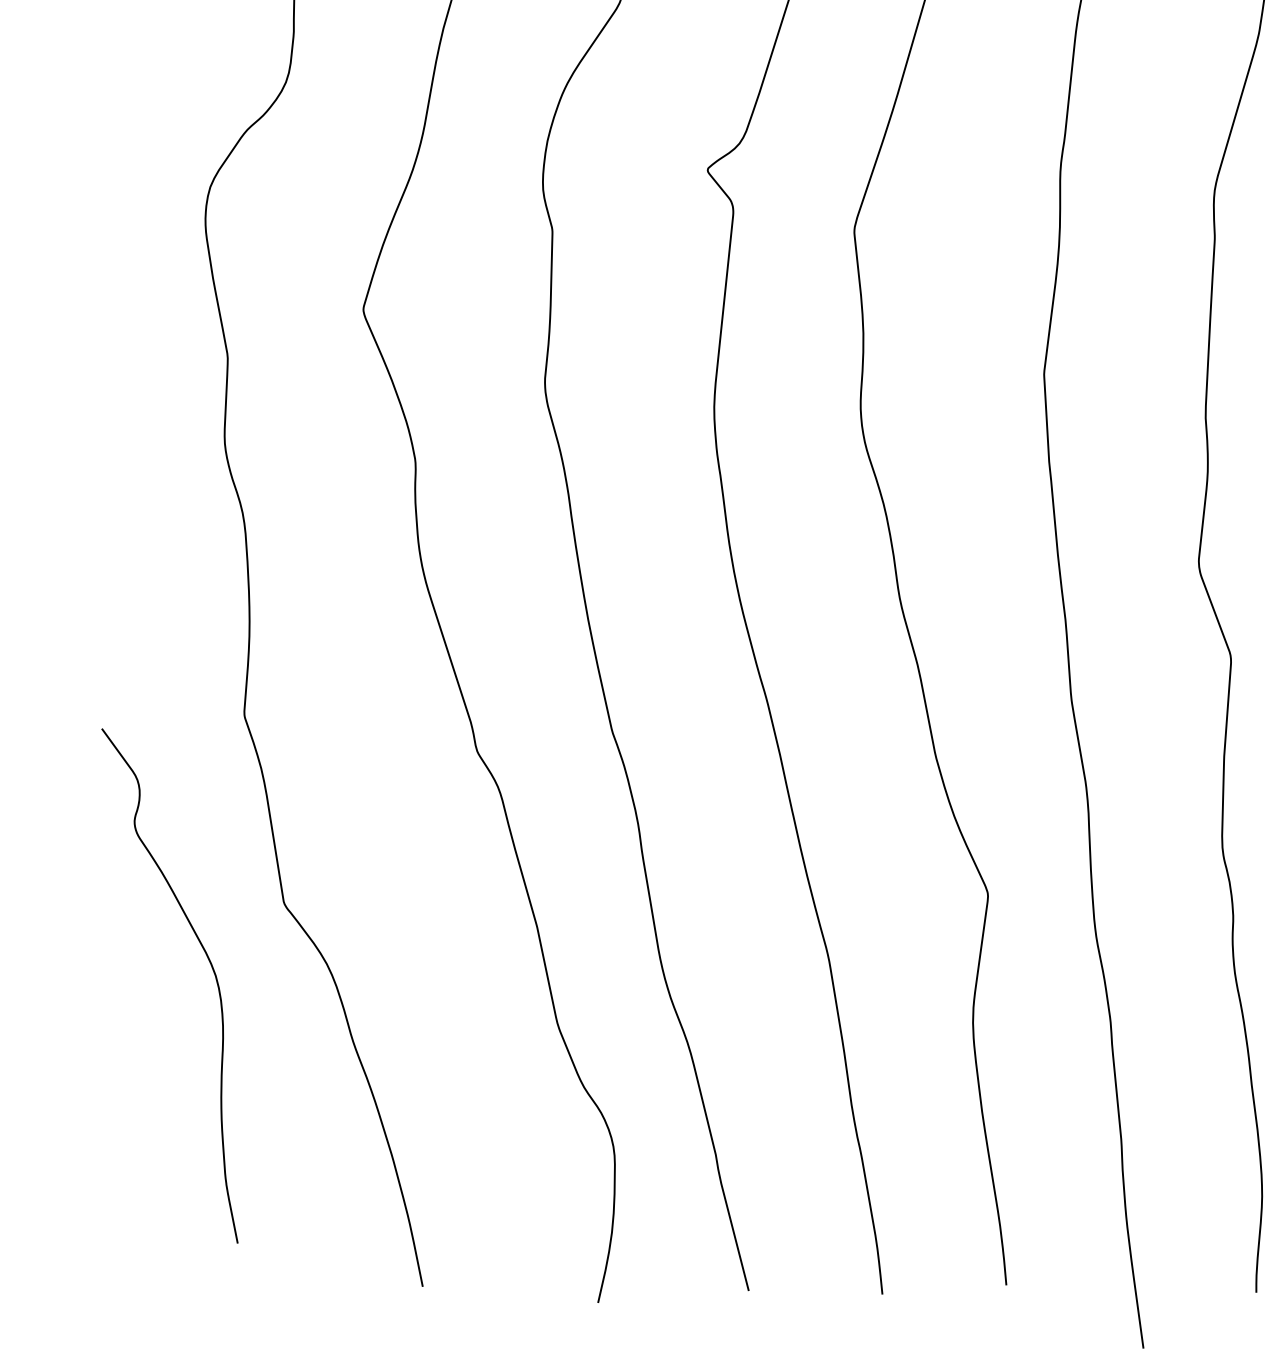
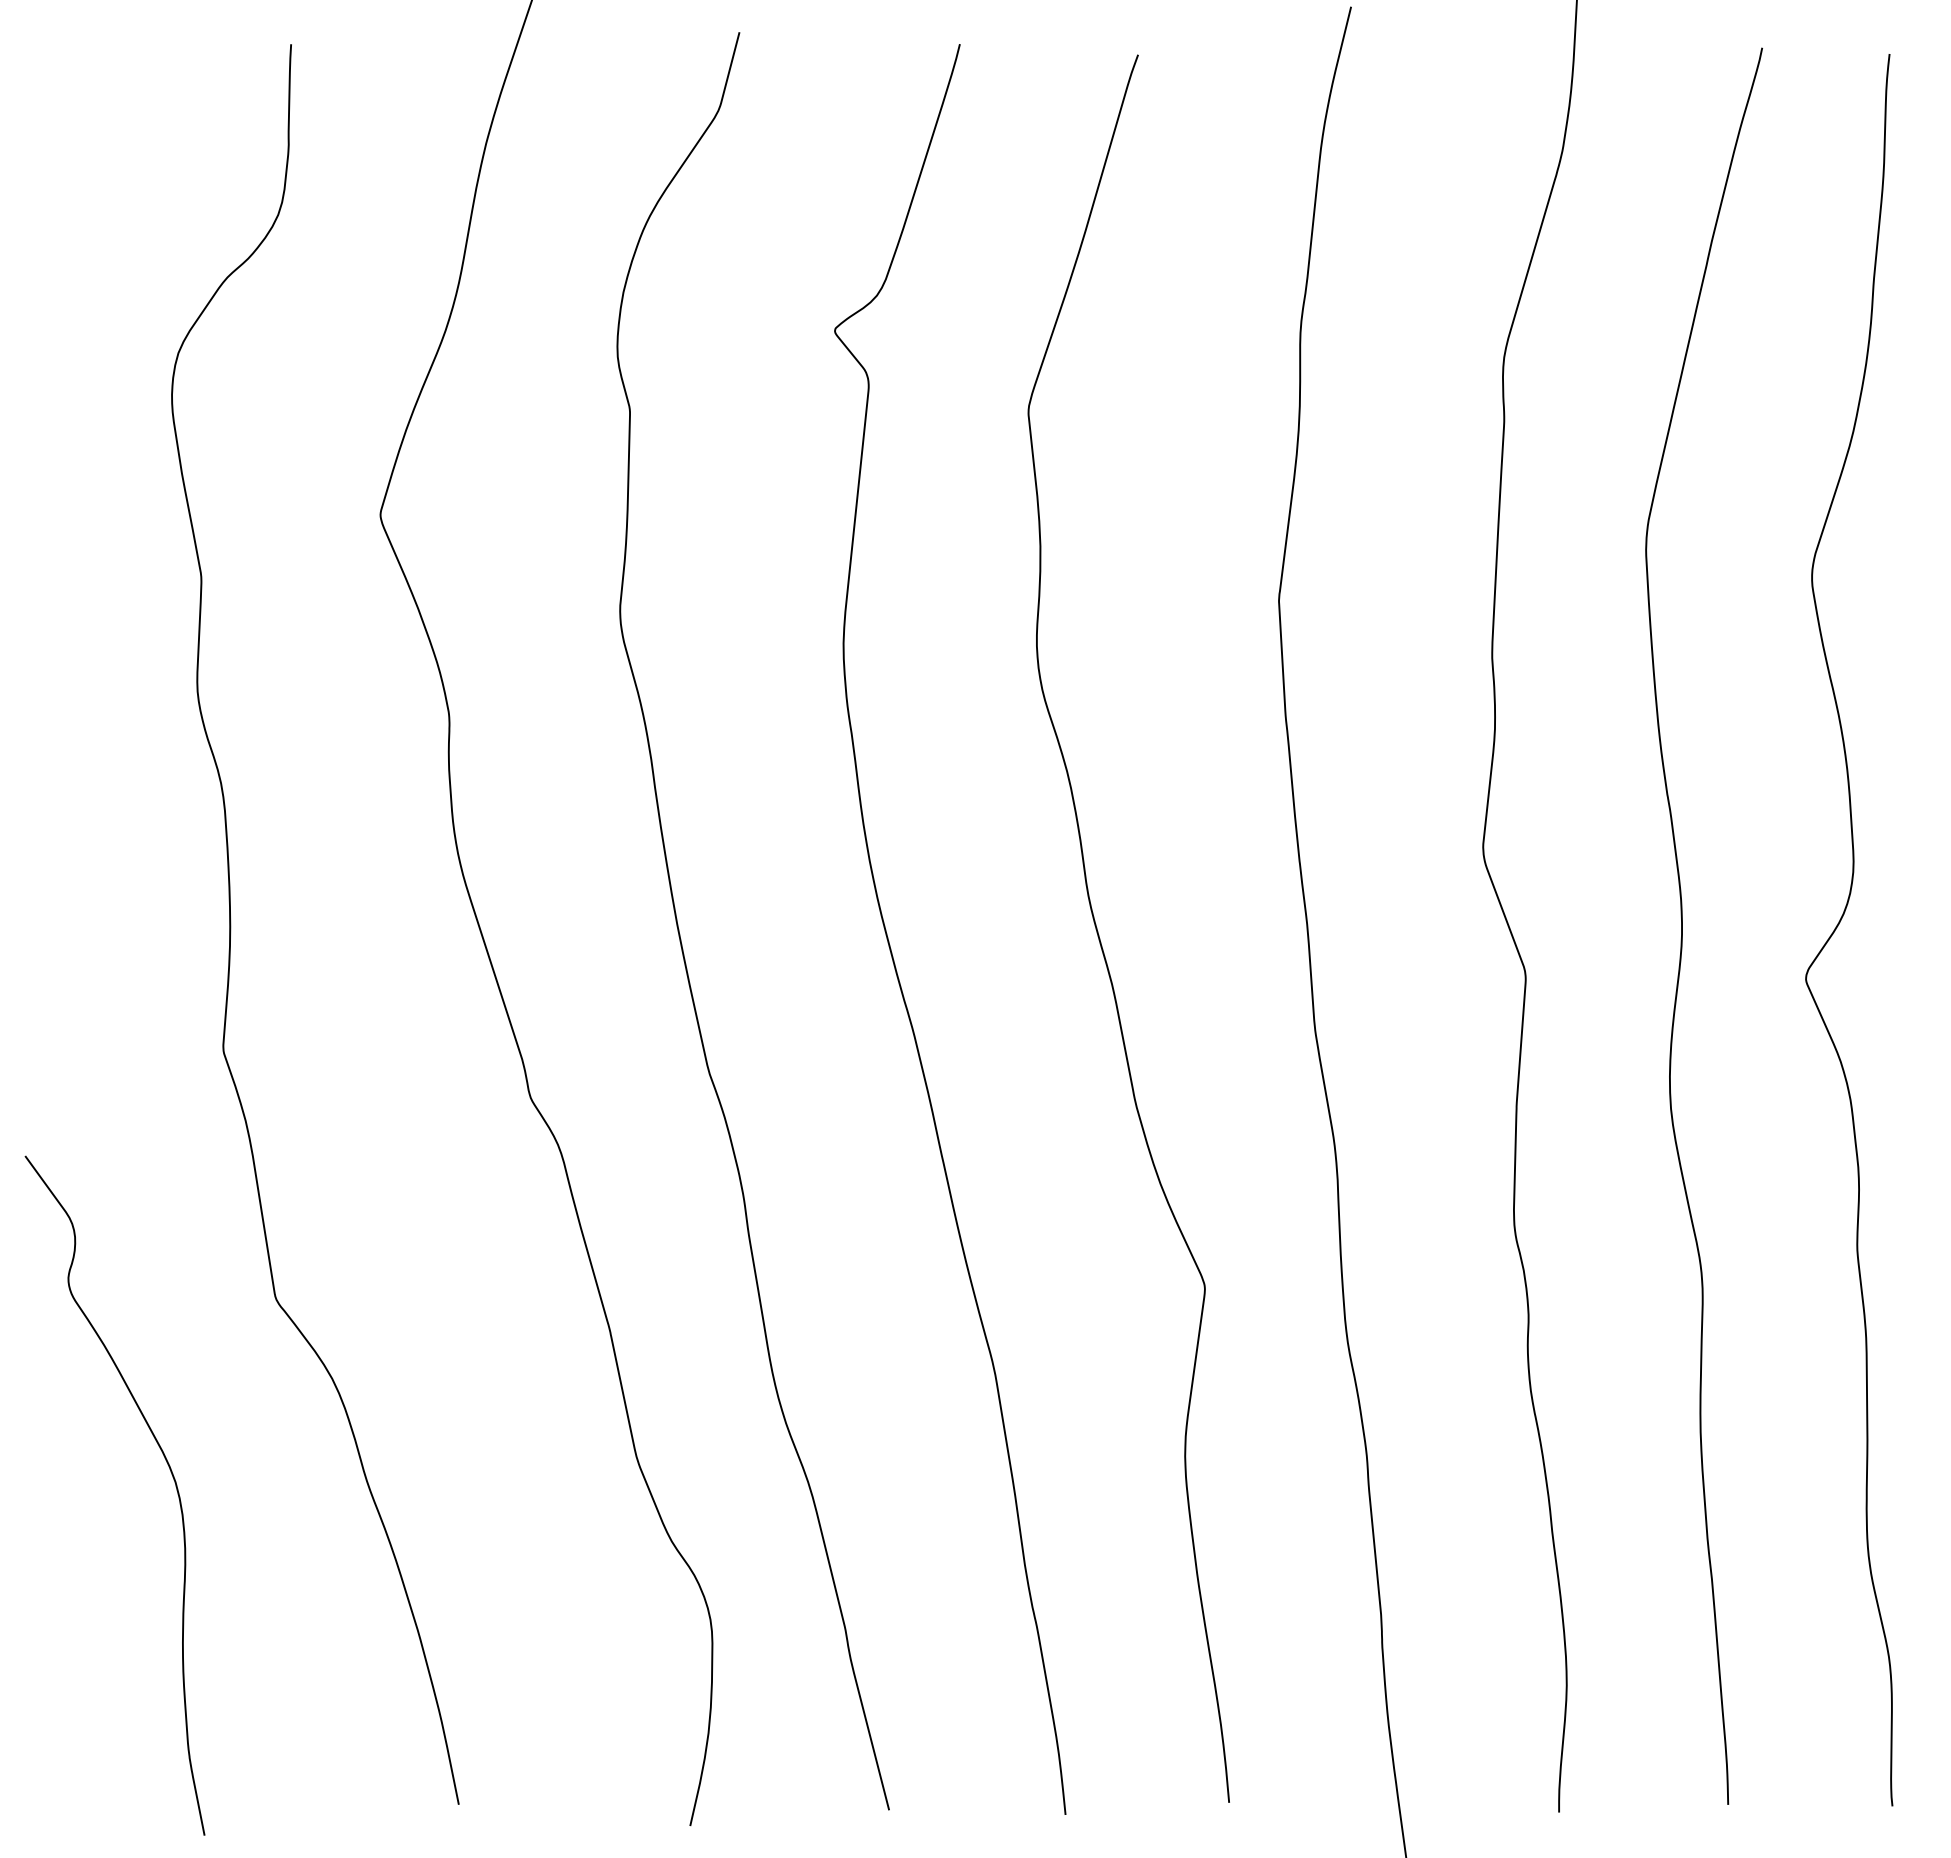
curve: (211, 968) -> (170, 1472), moved

